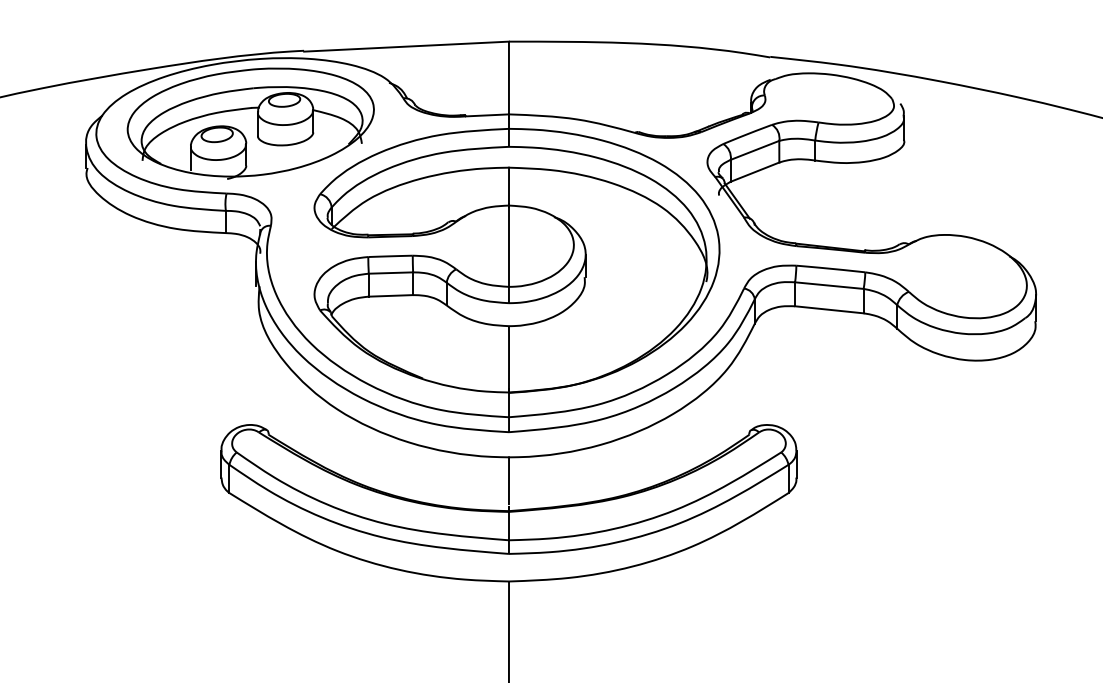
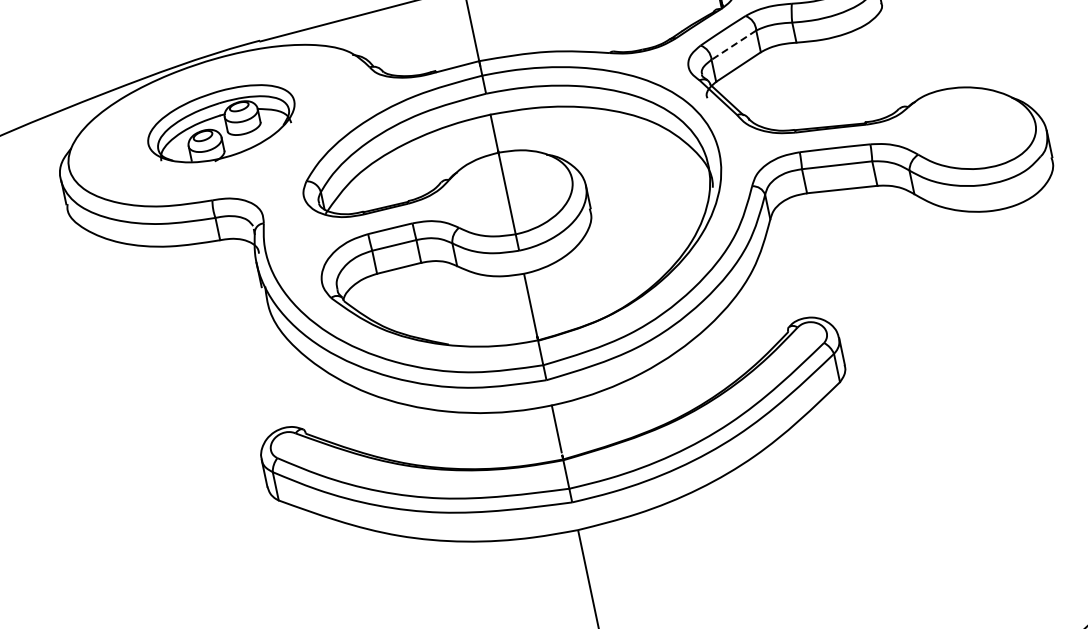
part: (250, 123) -> (221, 124), size x0.6
line: (754, 150) -> (733, 45), solid -> dashed

